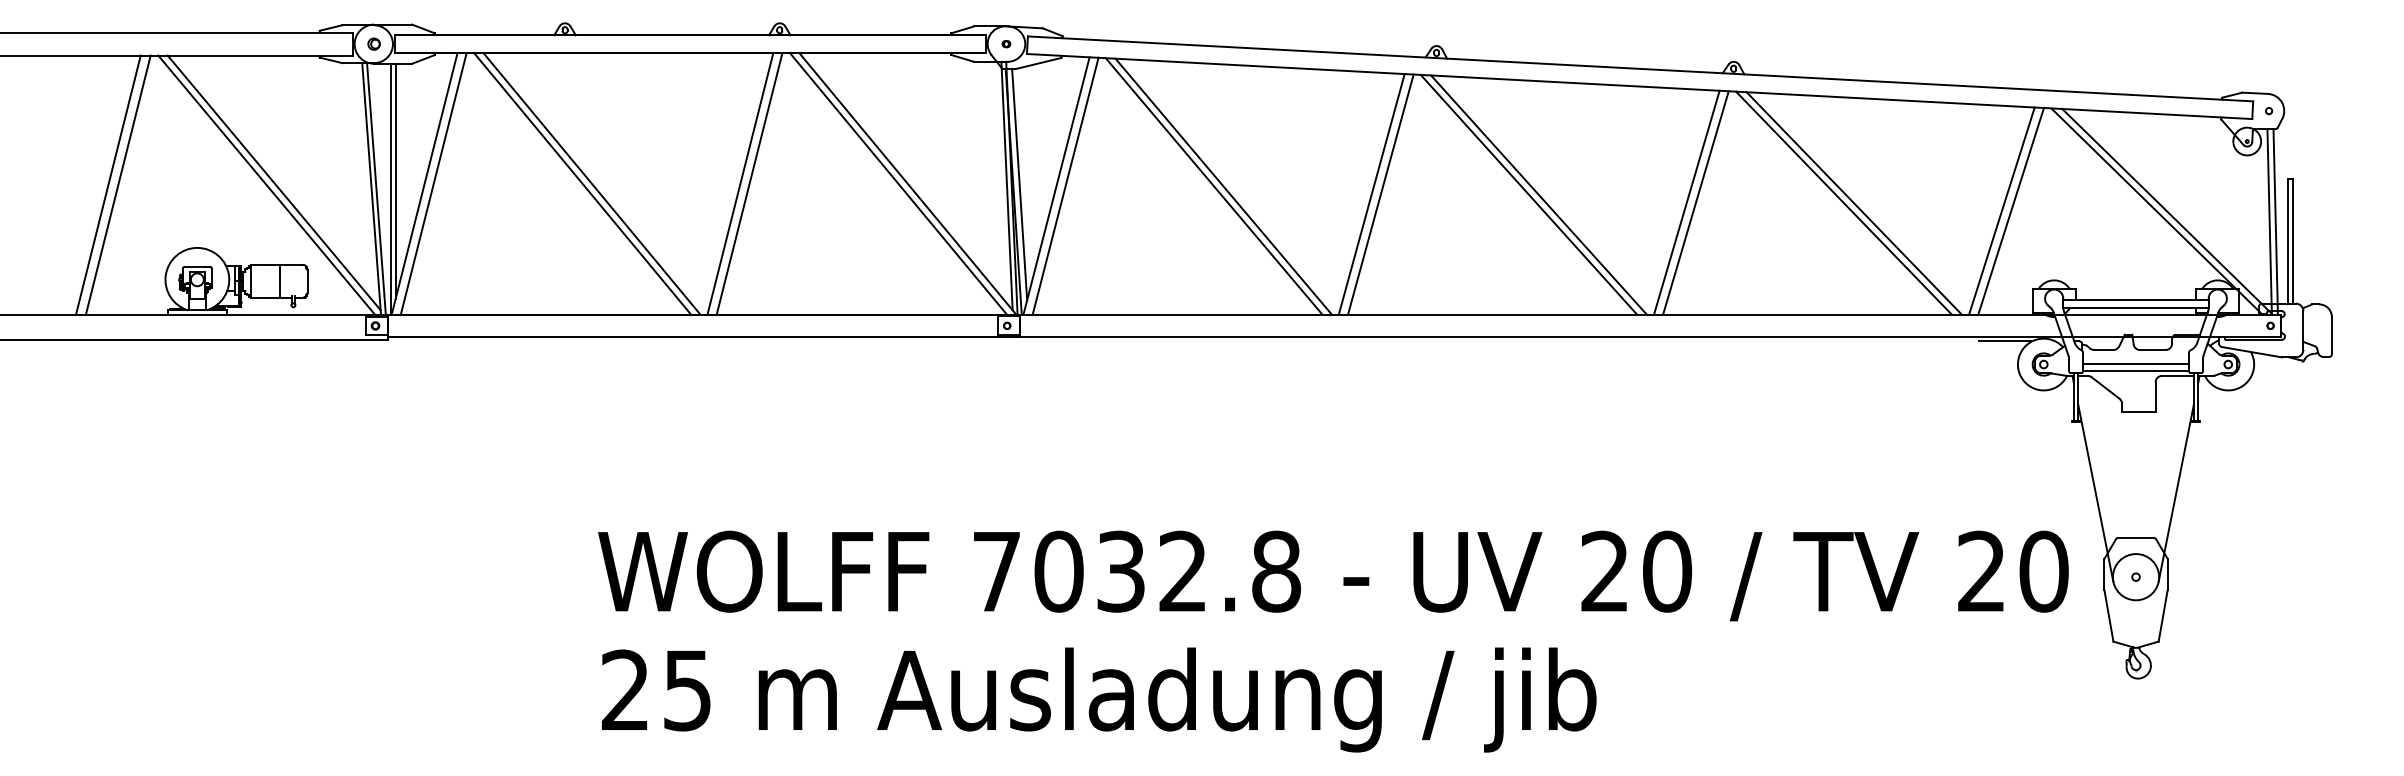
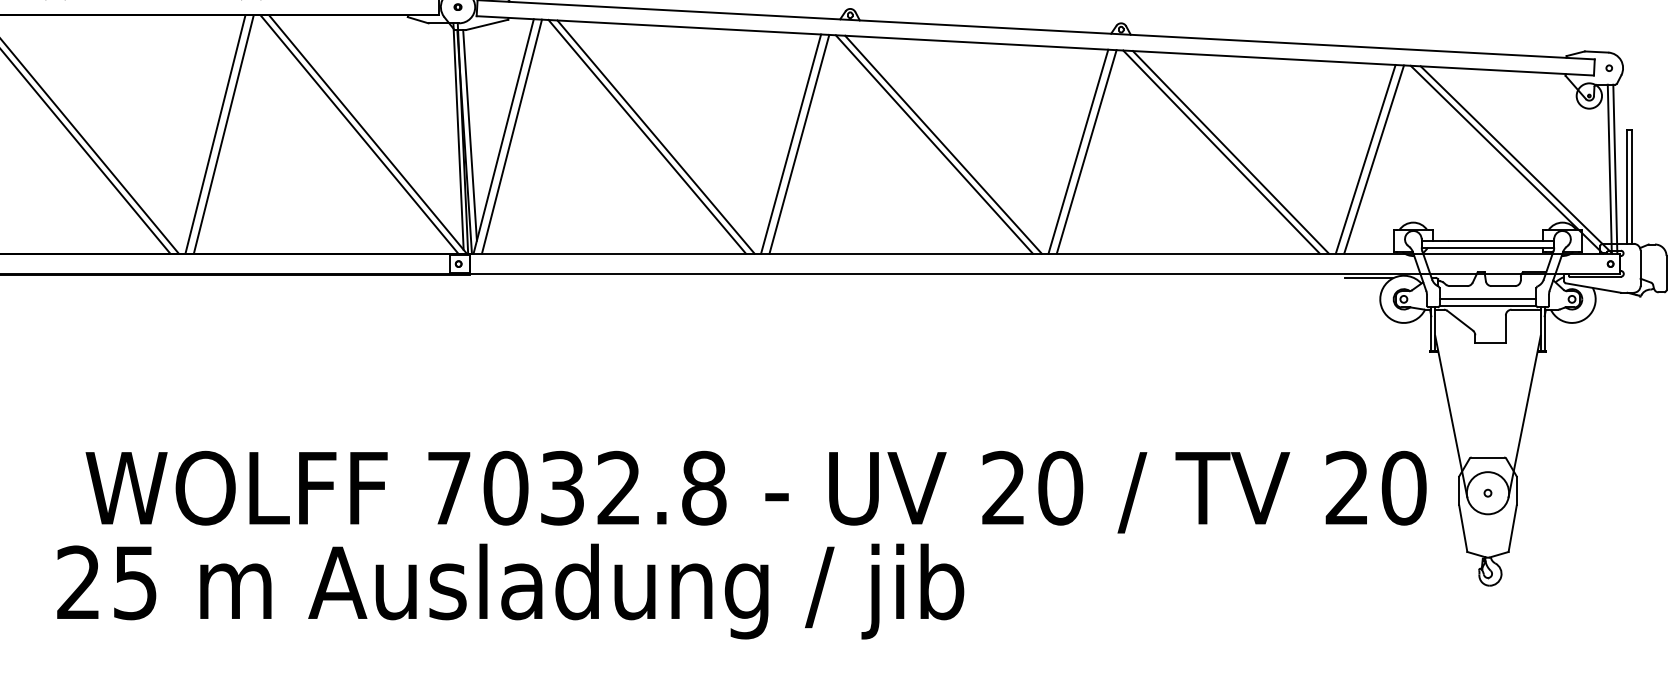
text: (1099, 699) -> (510, 591), moved

